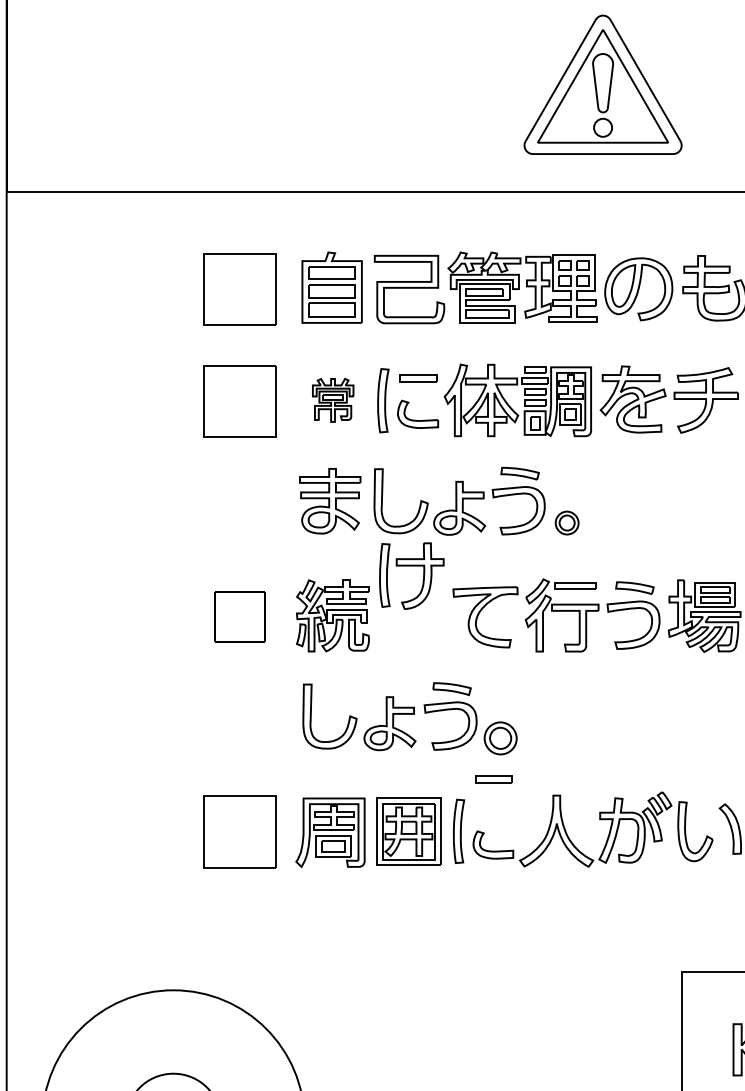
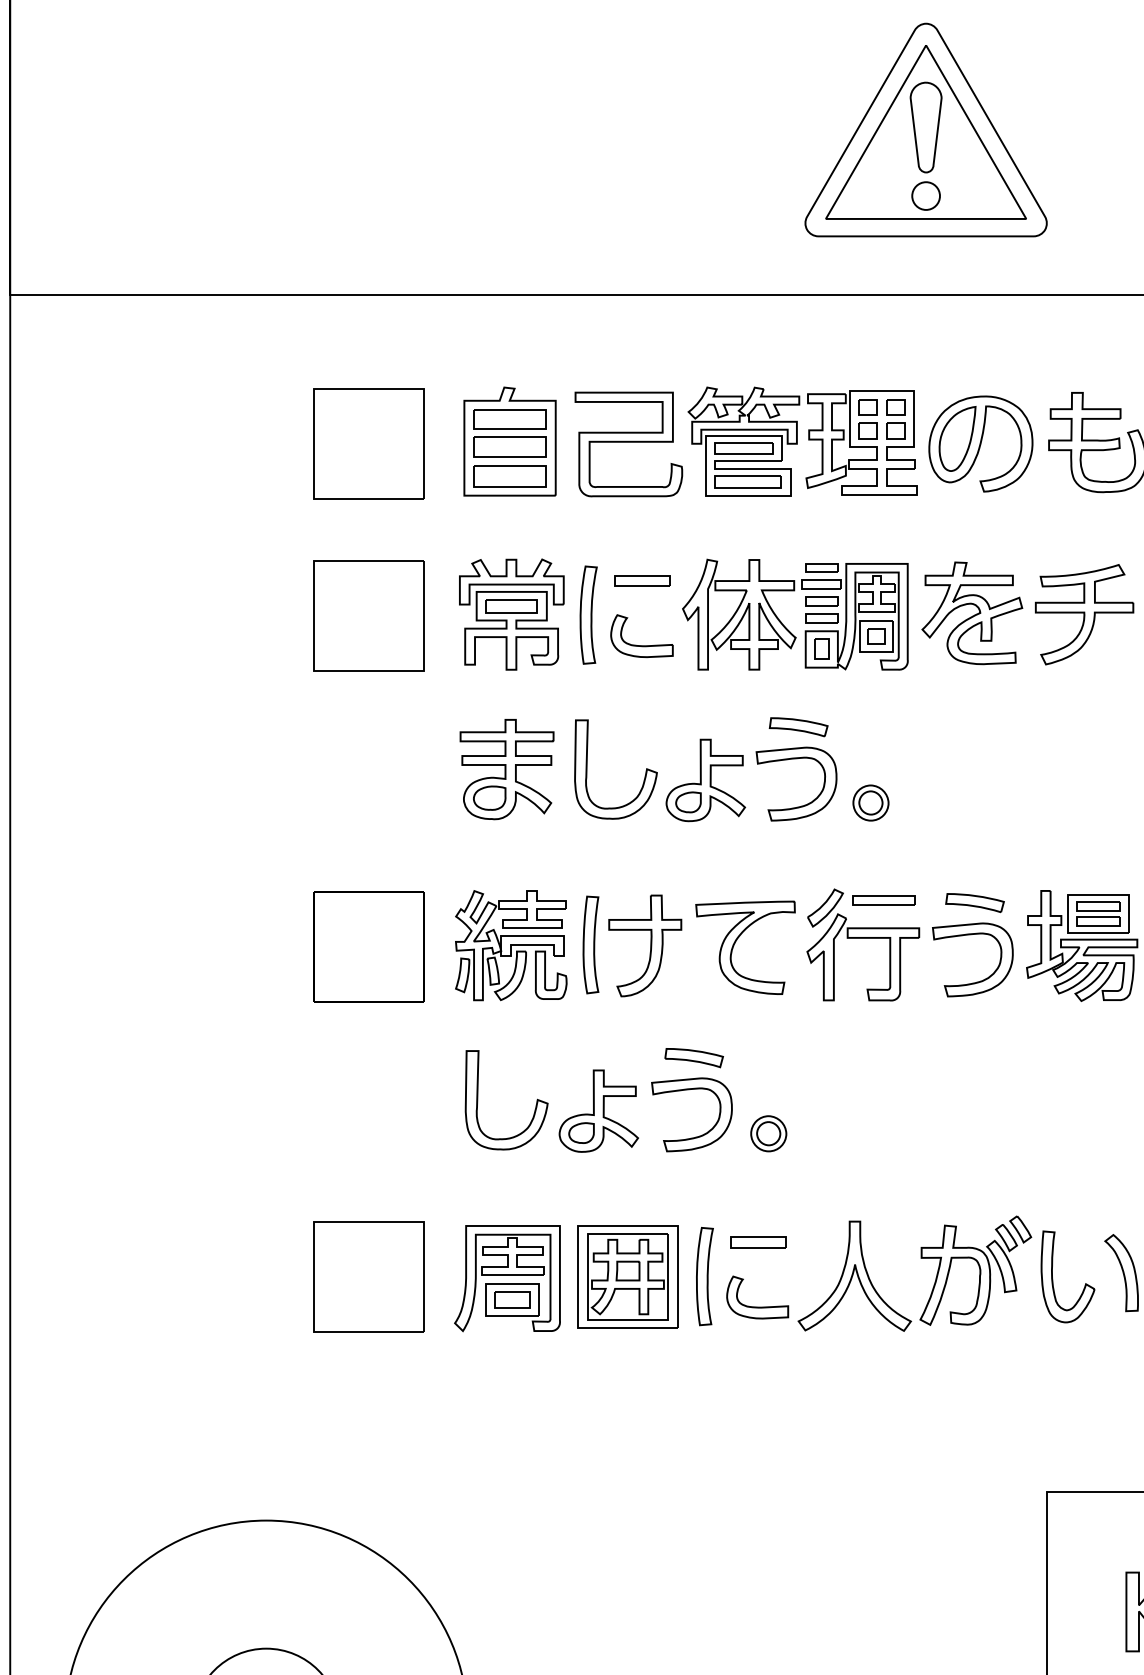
part: (332, 400) -> (510, 614), size x1.67
part: (411, 566) -> (631, 931), moved
part: (239, 616) -> (367, 946), size x1.43
part: (500, 738) -> (768, 1133), size x0.71
part: (493, 779) -> (757, 1242), moved

